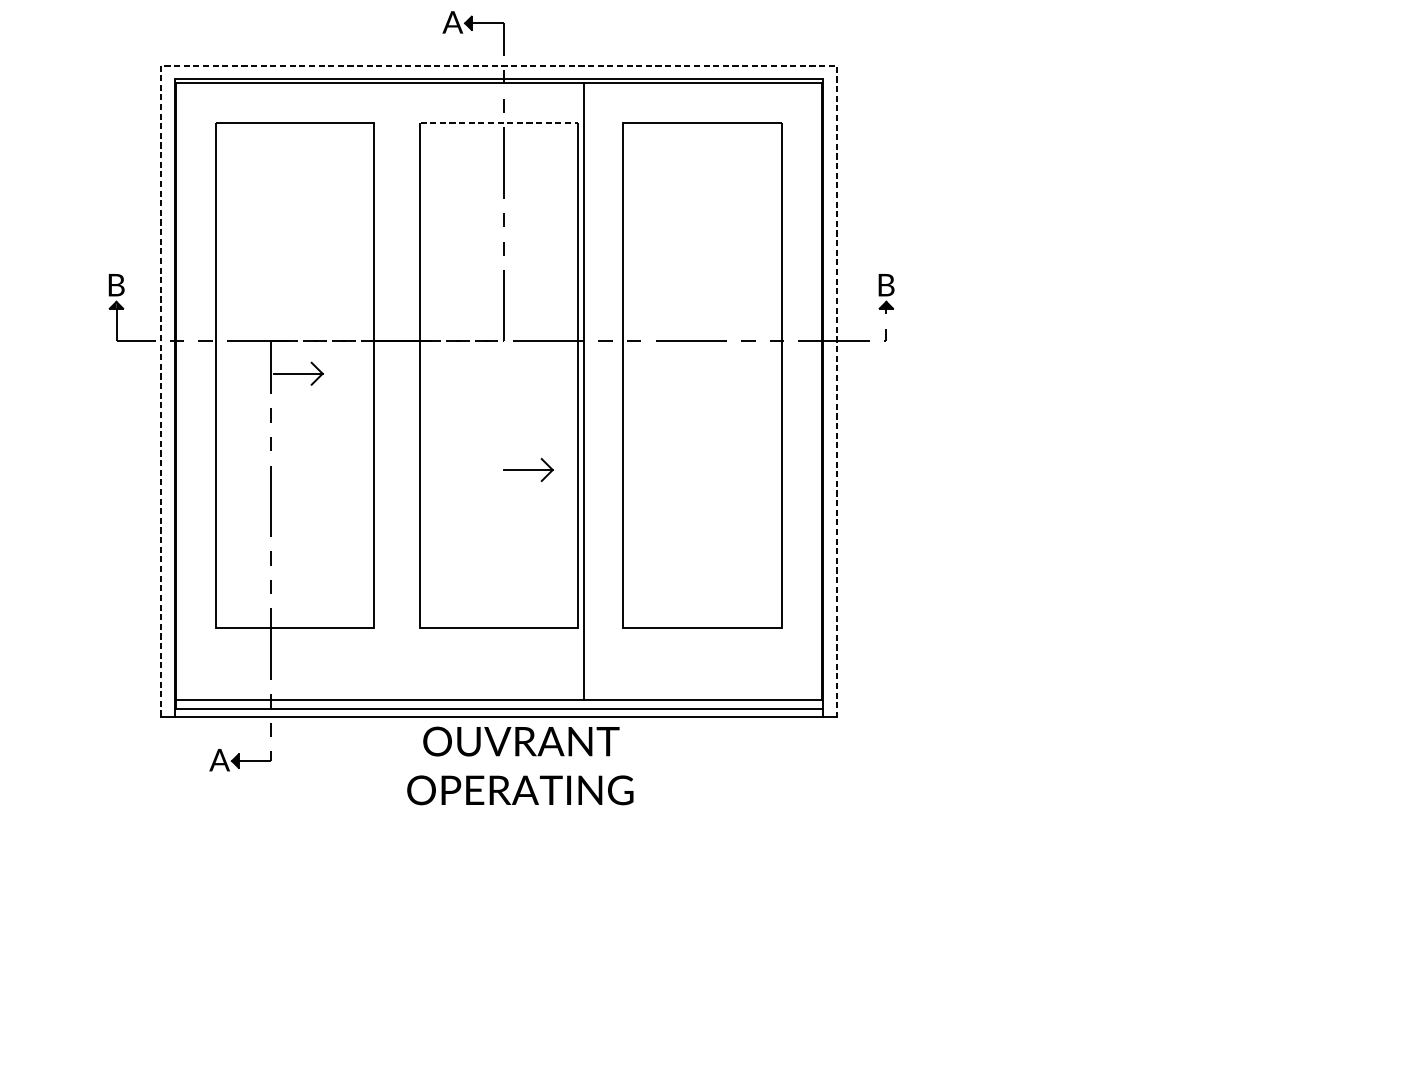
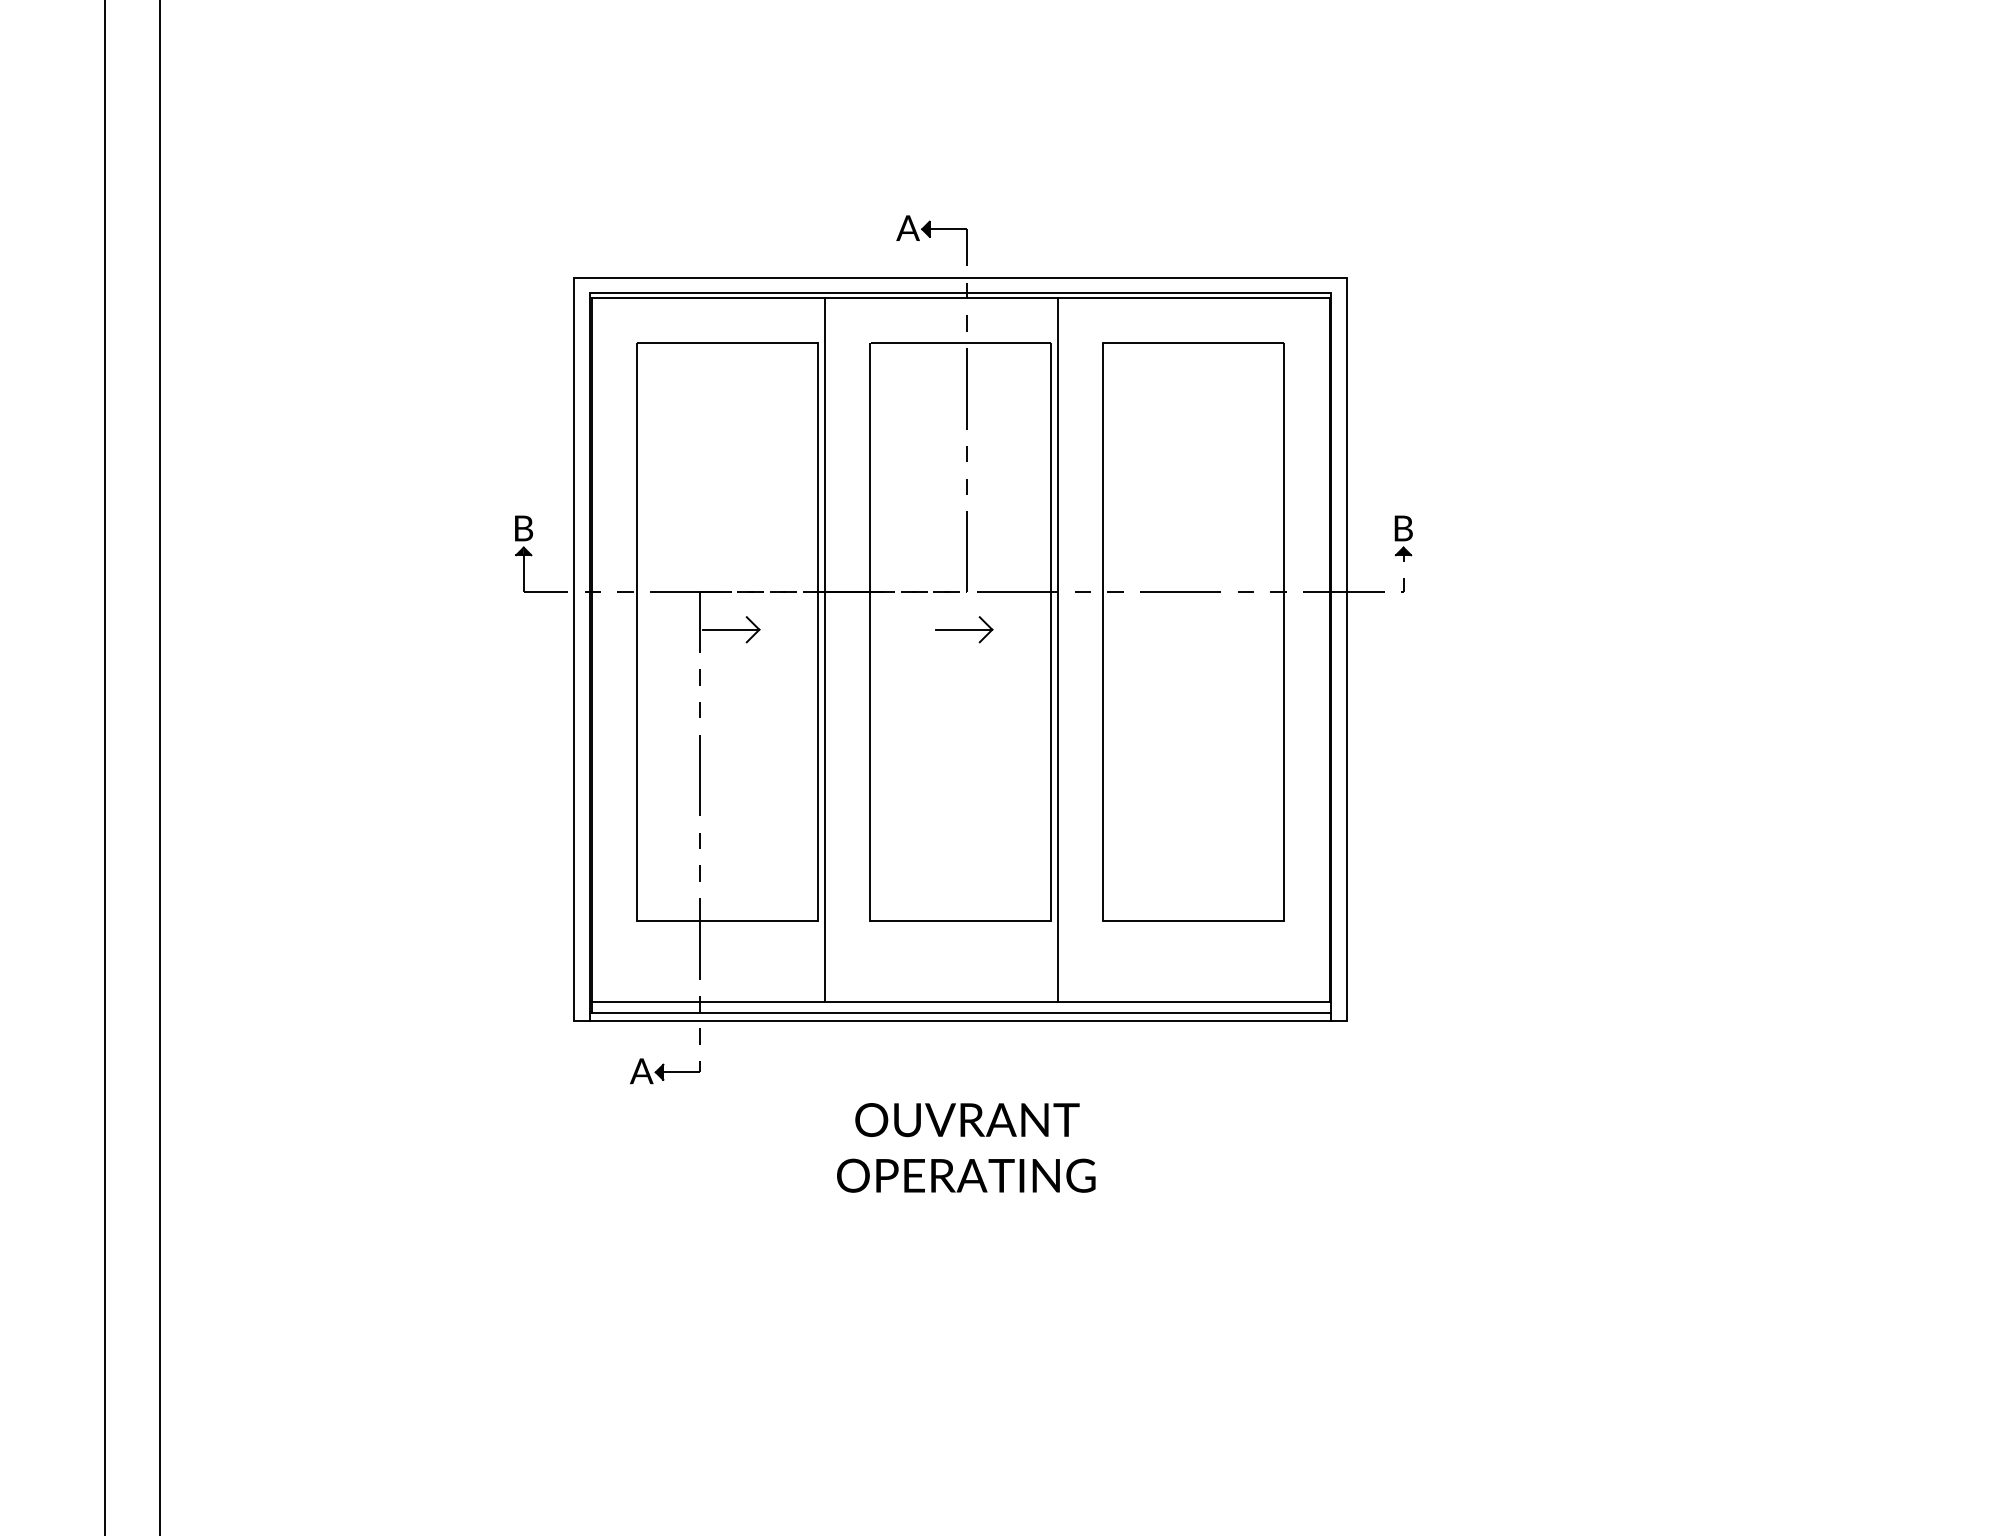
line: (499, 65) -> (961, 277), dashed -> solid
line: (499, 122) -> (961, 342), dashed -> solid
line: (379, 391) -> (824, 649), added
part: (528, 469) -> (964, 629), moved
text: (520, 765) -> (966, 1147), moved

